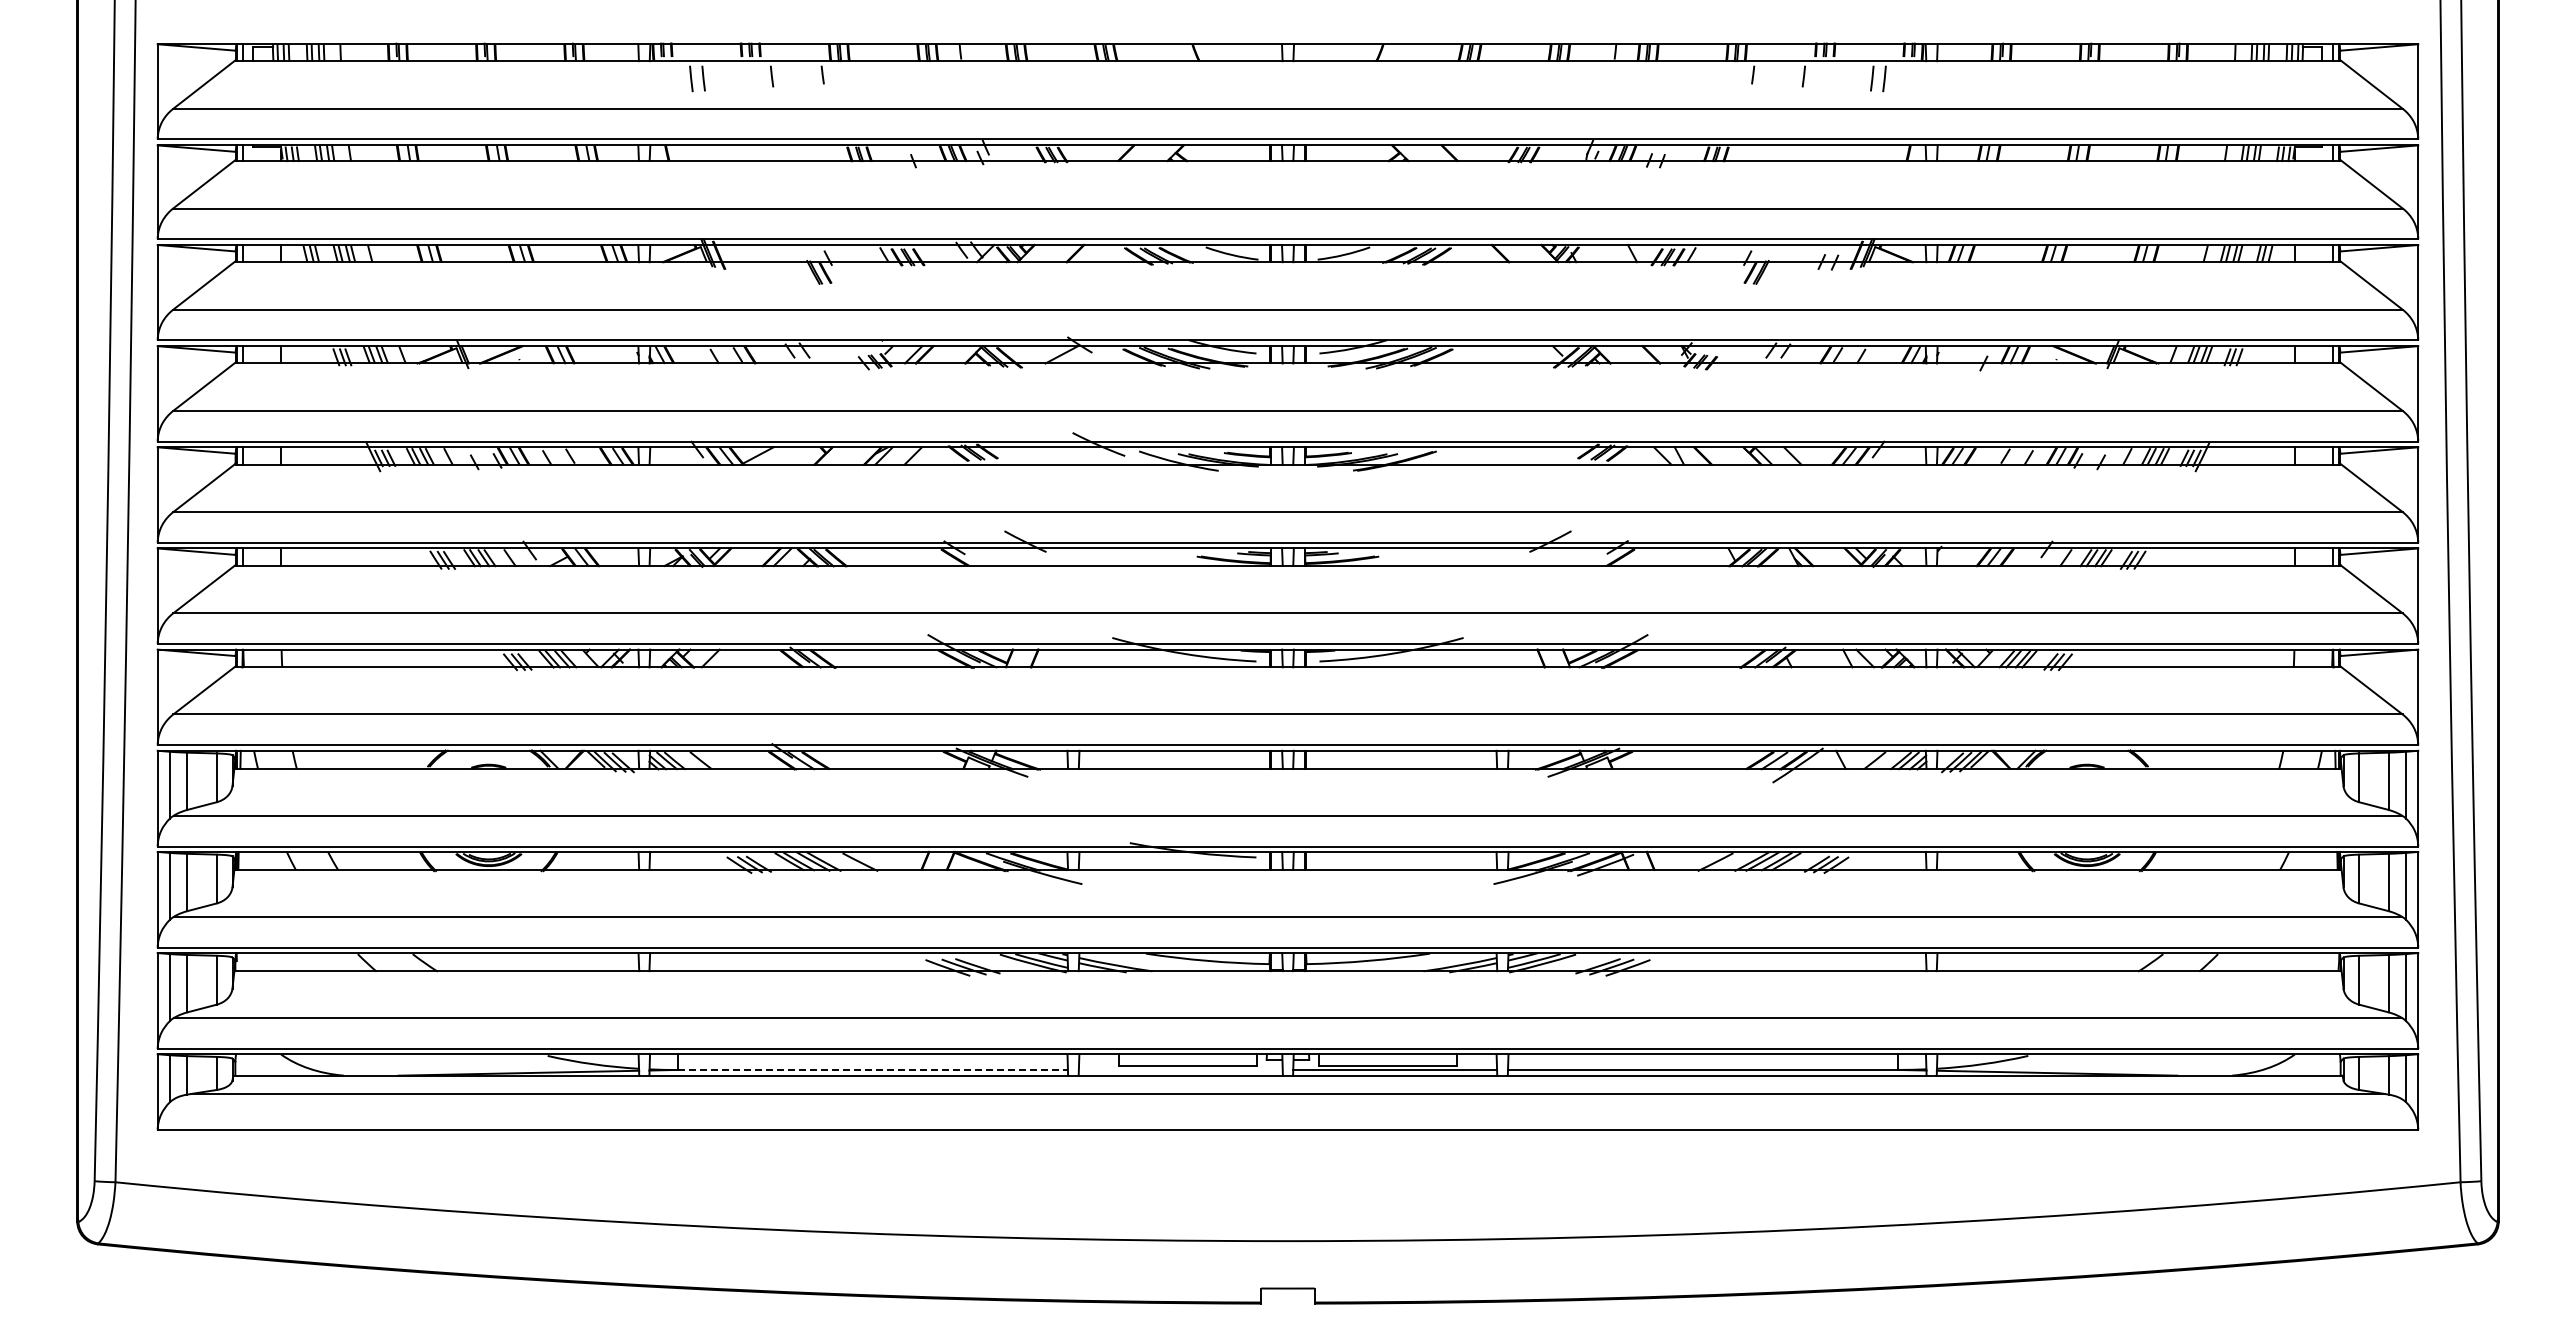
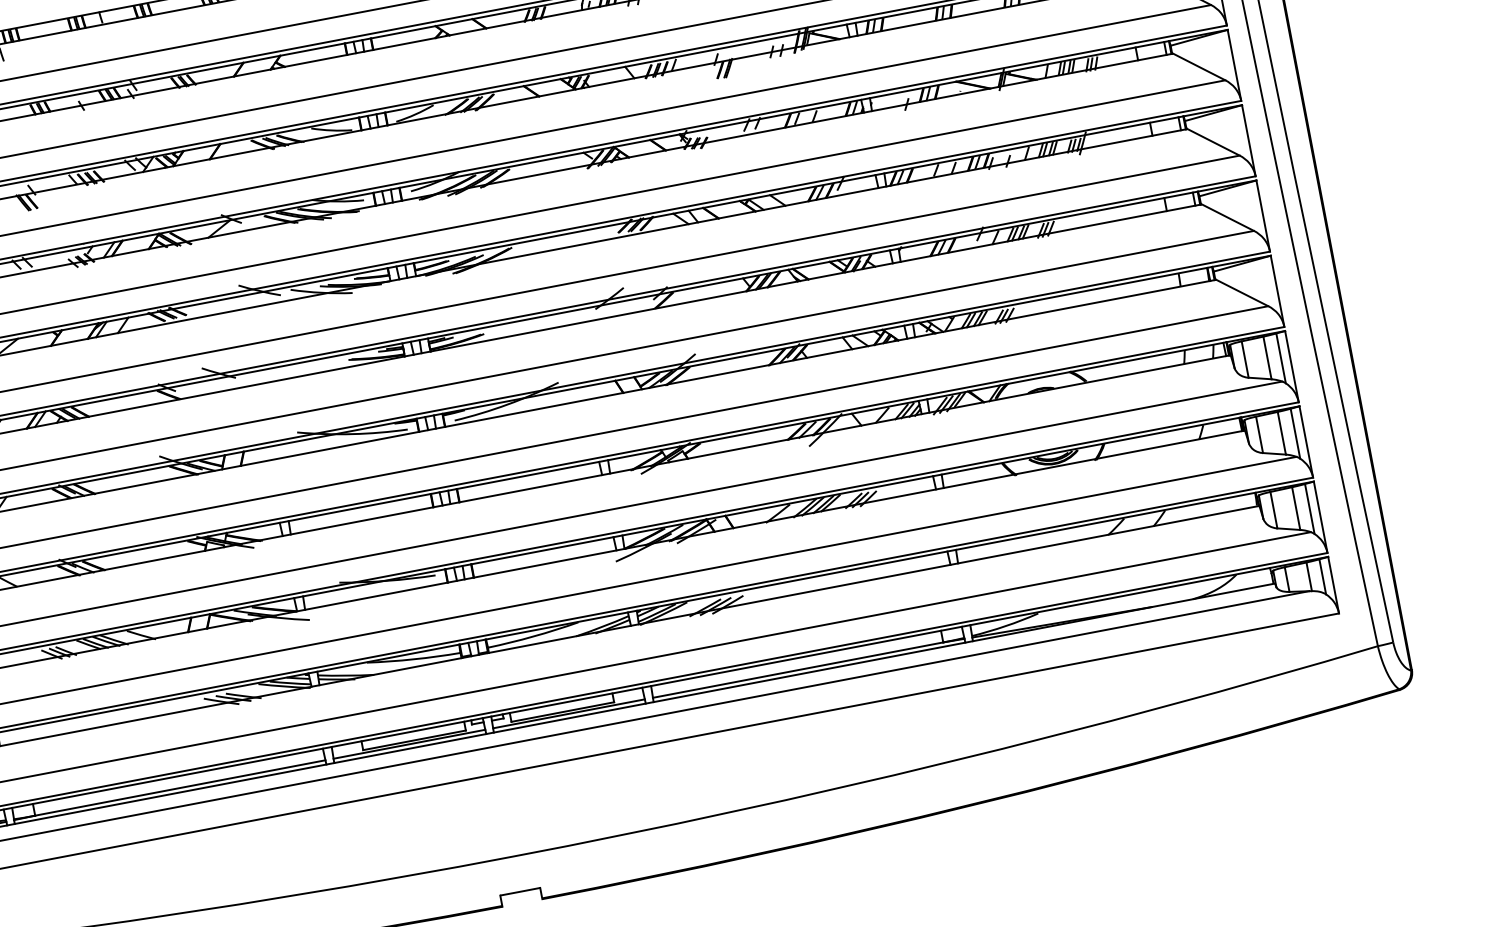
line: (873, 1069) -> (180, 787), dashed -> solid
line: (1180, 1069) -> (409, 743), added

